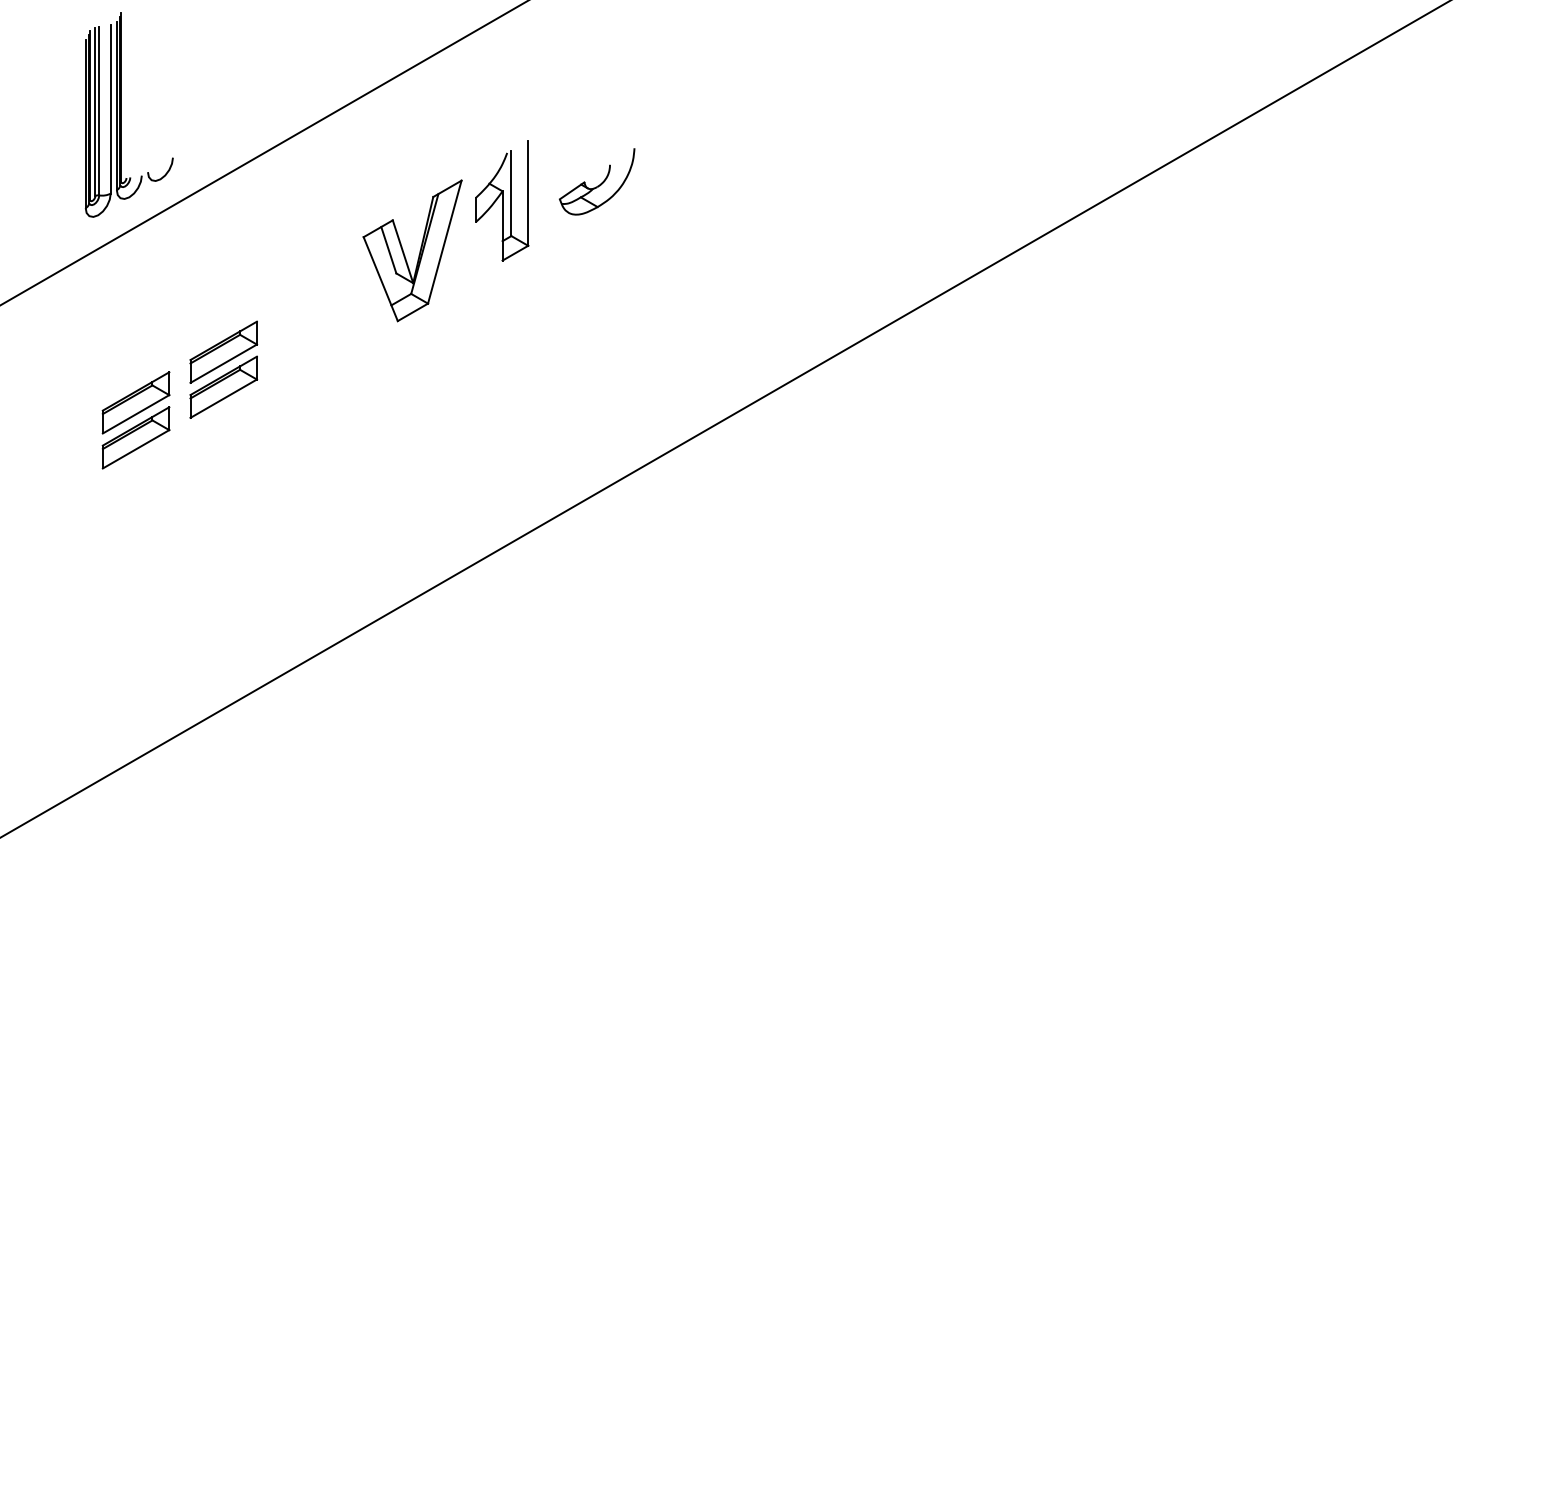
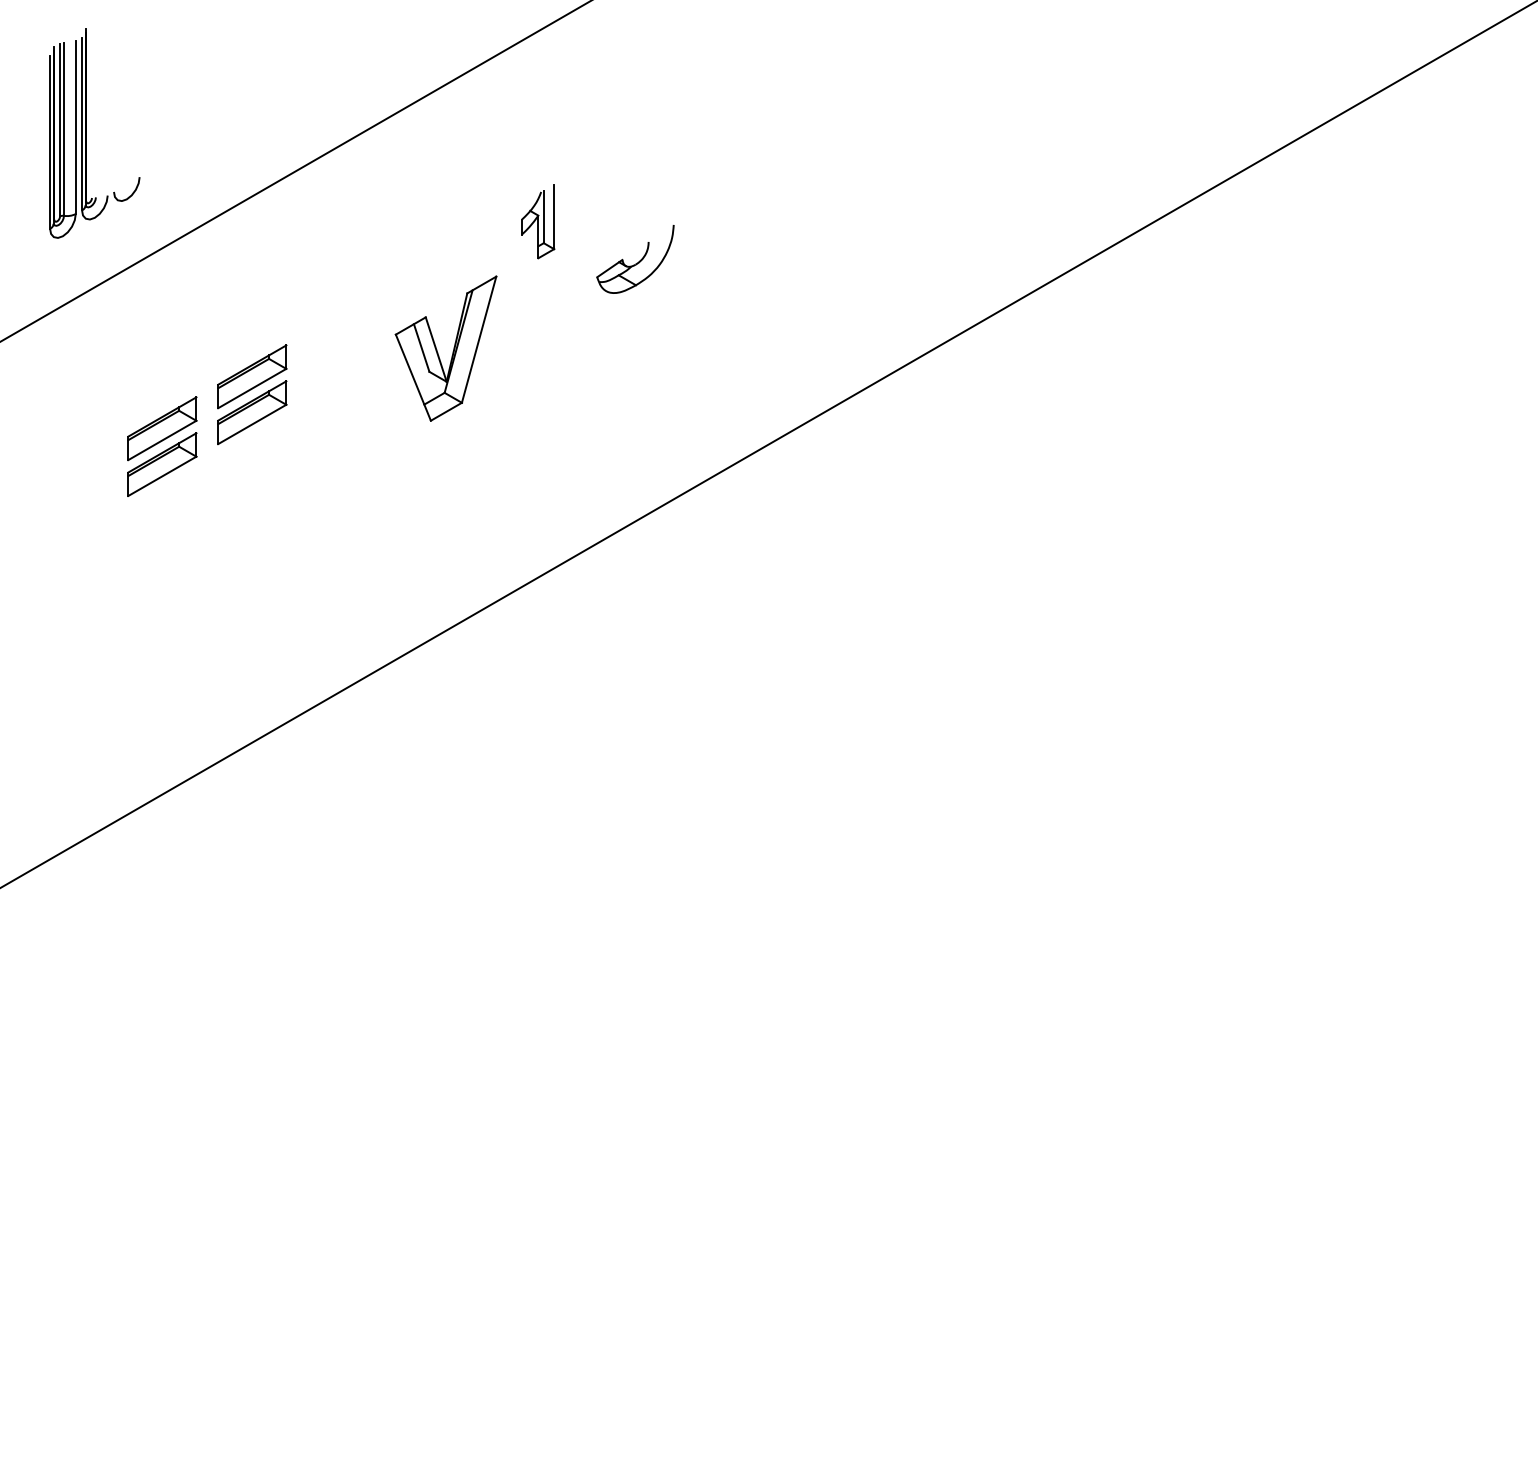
part: (121, 114) -> (86, 132), moved
part: (596, 181) -> (634, 259), moved
part: (502, 200) -> (538, 221), size x0.6
part: (419, 250) -> (453, 348), moved

